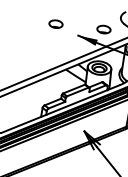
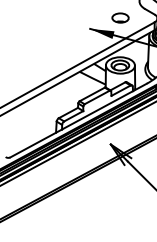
part: (56, 23) -> (61, 17), removed

